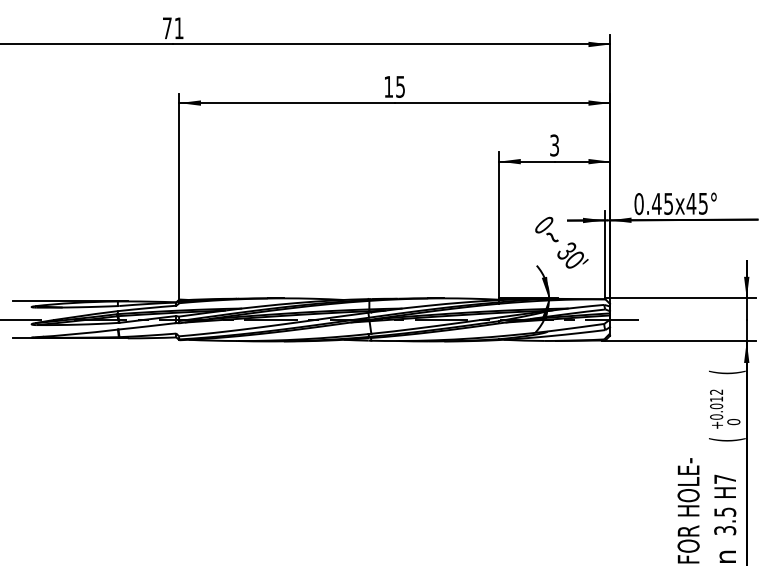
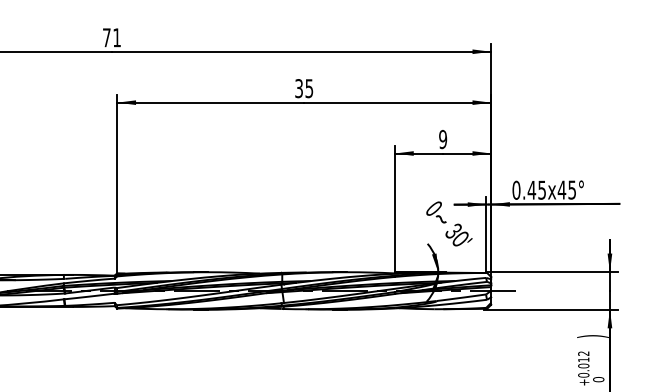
text: (388, 86) -> (298, 88), 15 -> 35
text: (554, 145) -> (443, 139), 3 -> 9
text: (727, 372) -> (593, 336), ( -> )

